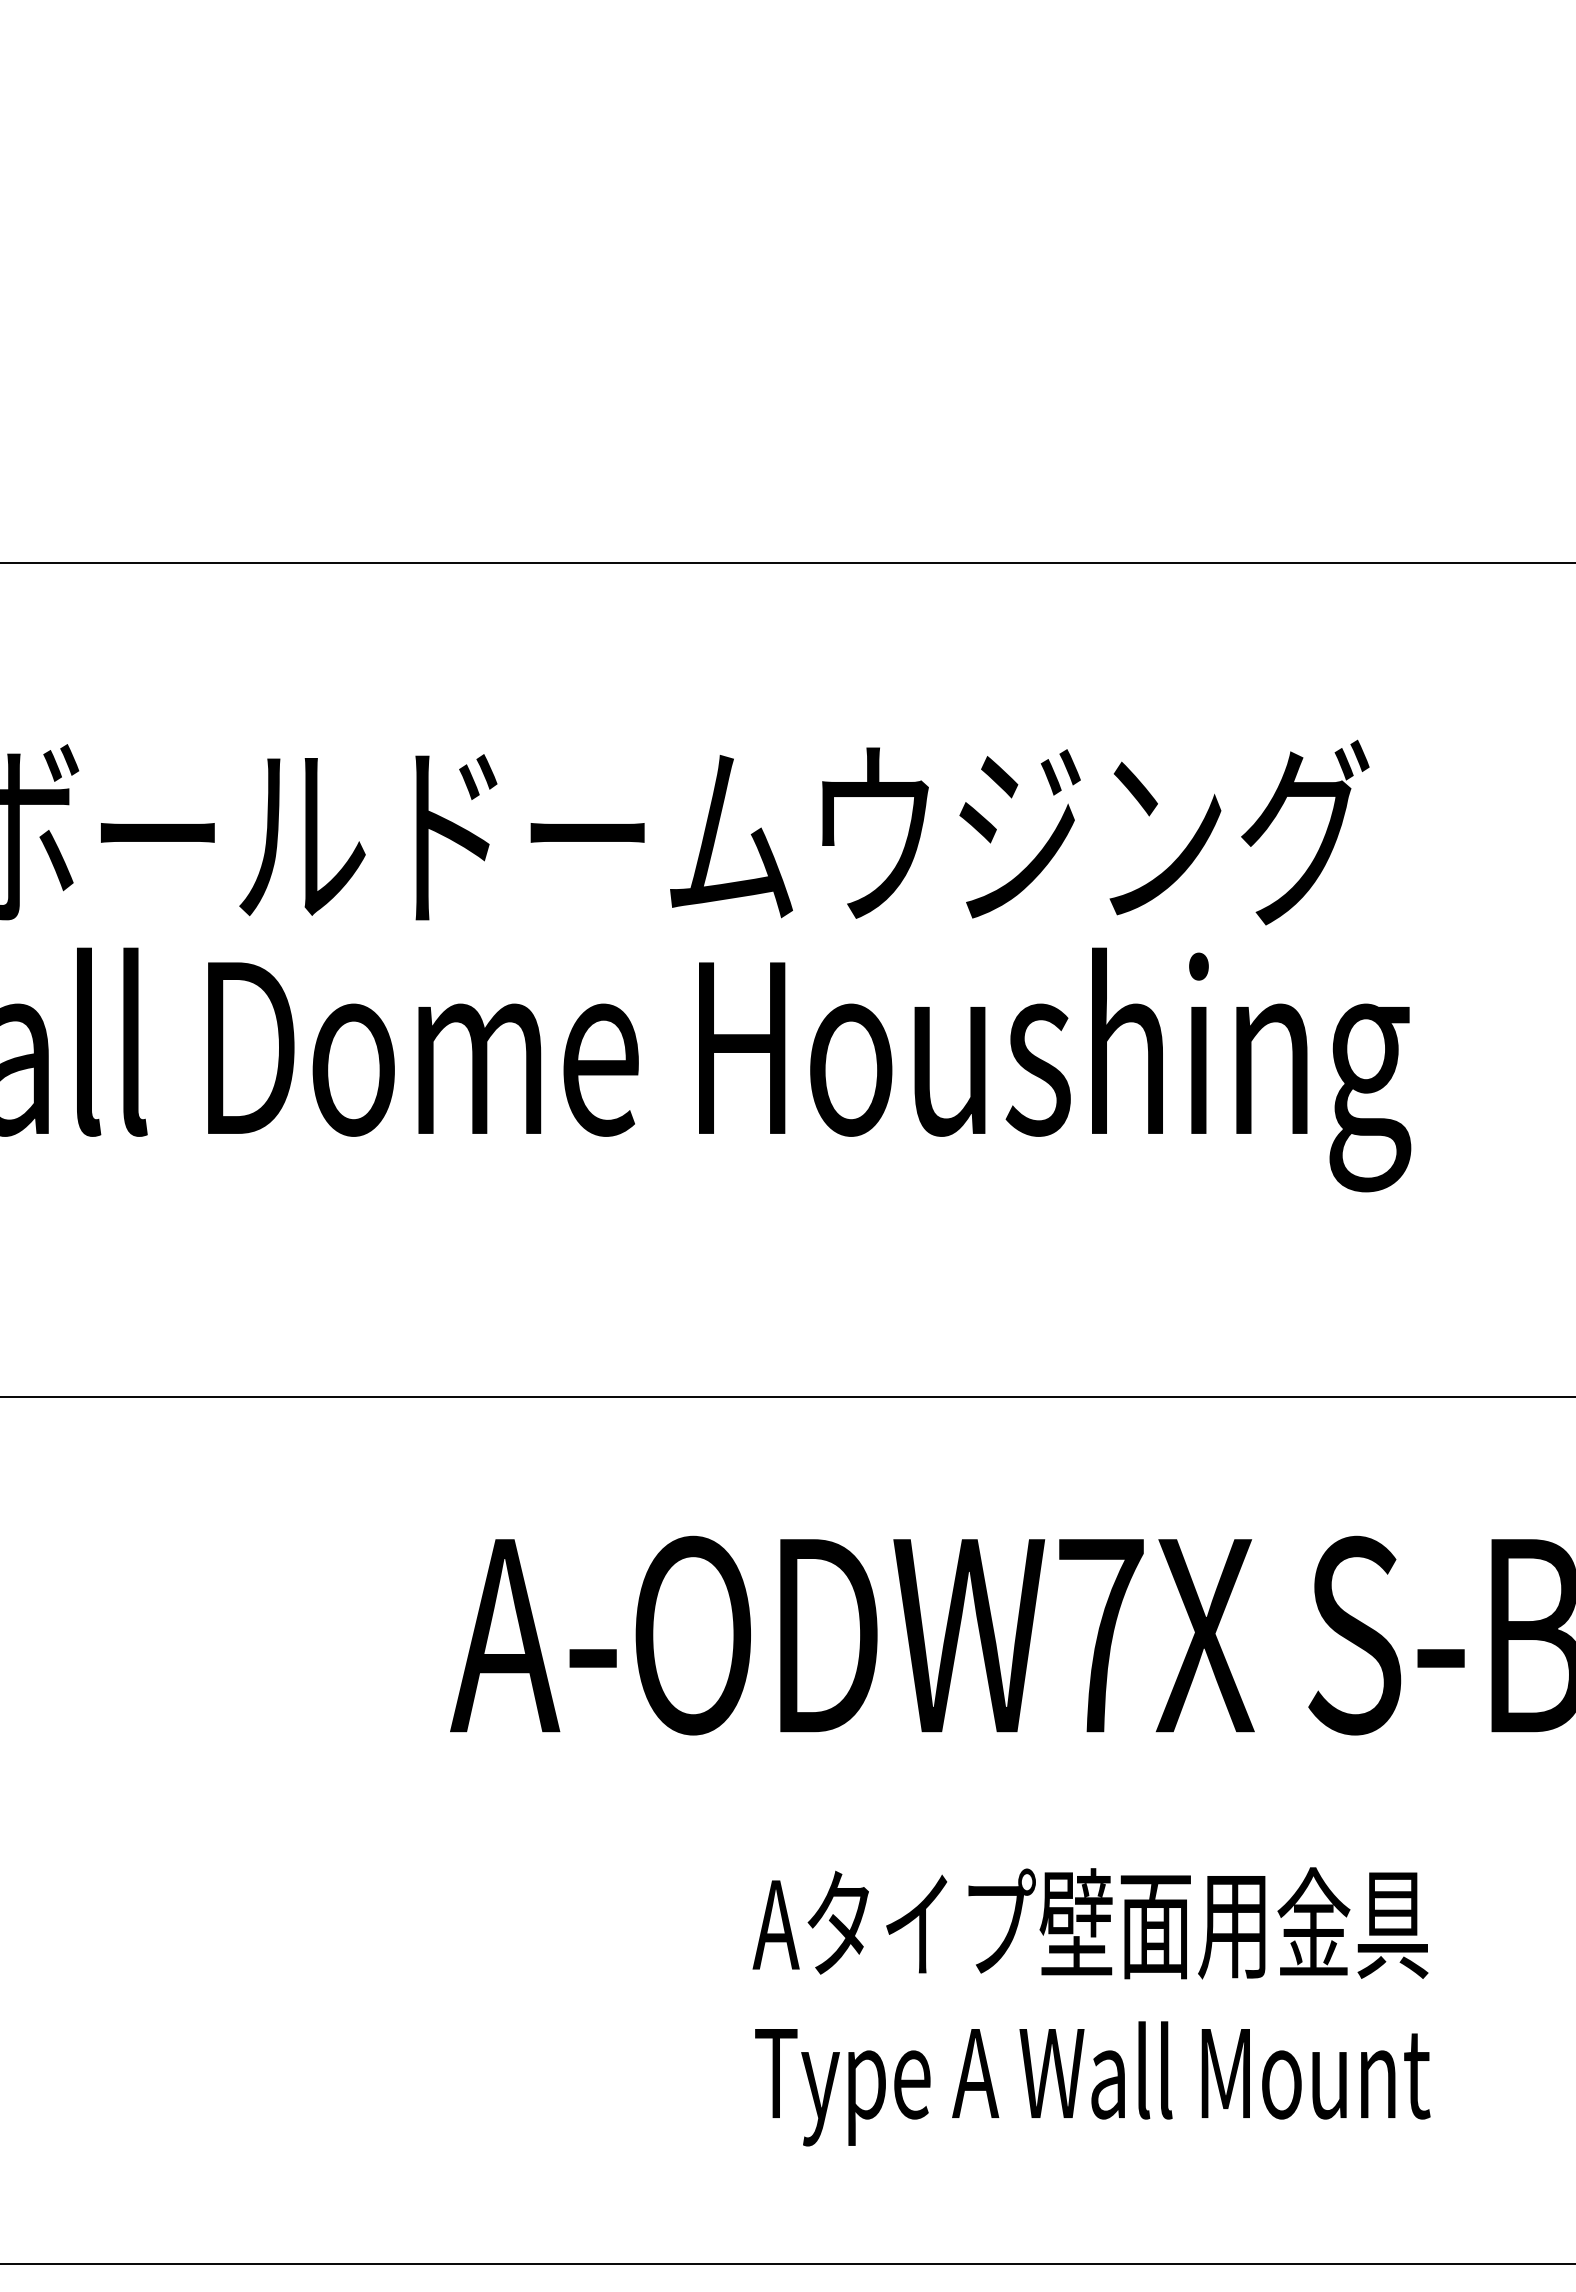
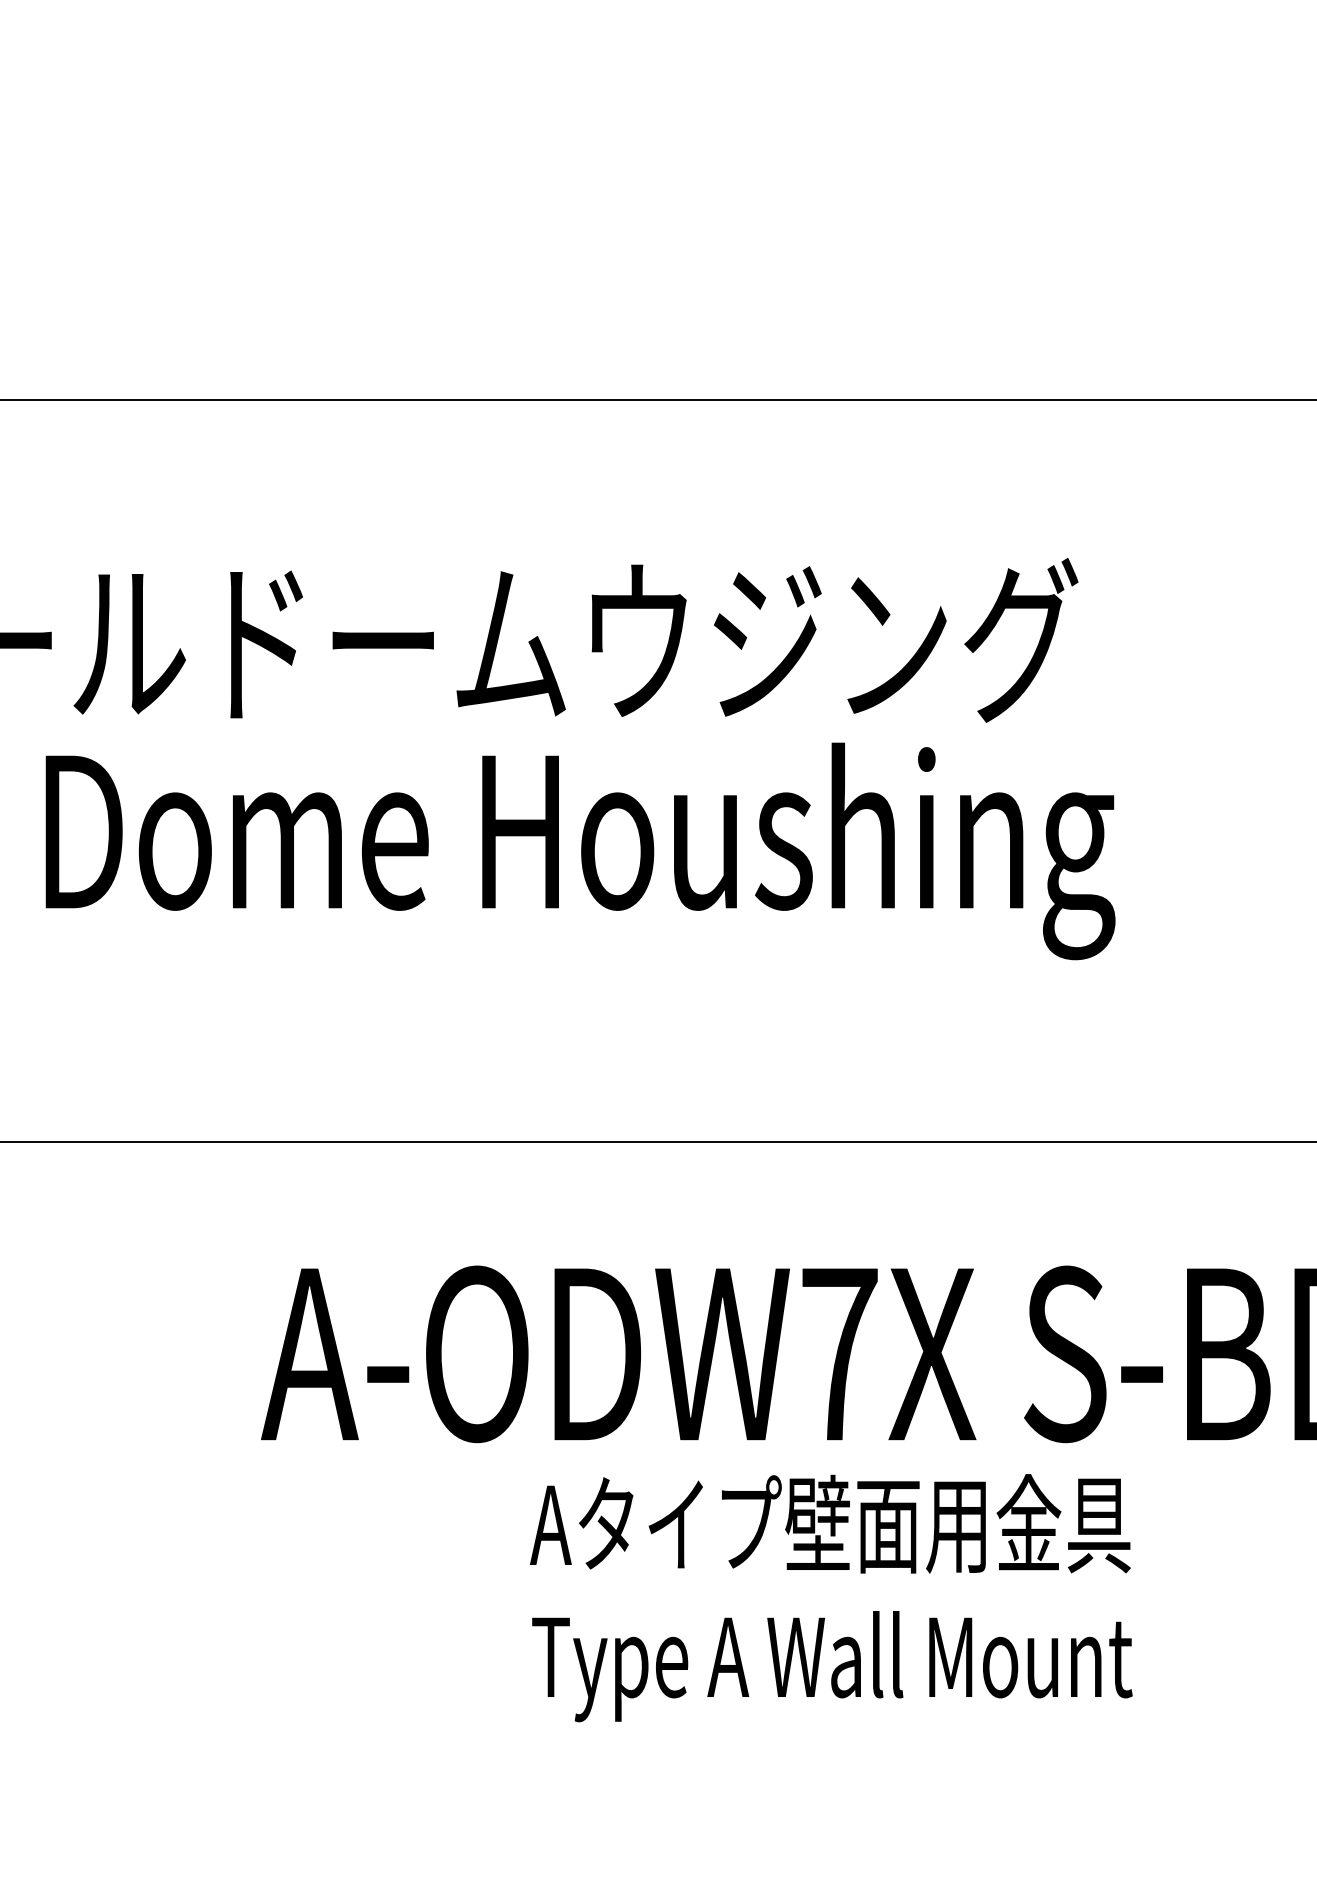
text: (1091, 2006) -> (831, 1597), moved

